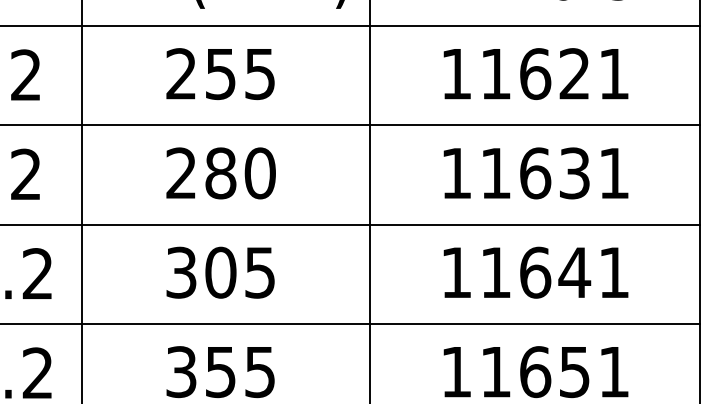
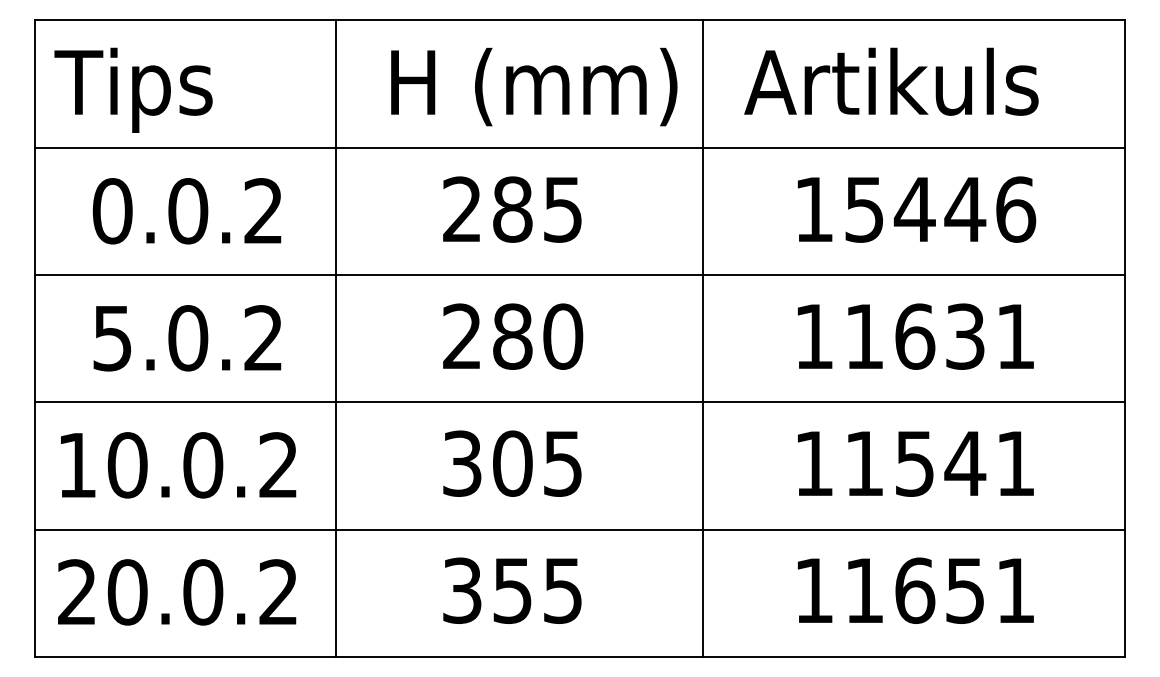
text: (220, 73) -> (512, 209), 255 -> 285
text: (555, 73) -> (940, 209), 11621 -> 15446
text: (535, 272) -> (915, 463), 11641 -> 11541

